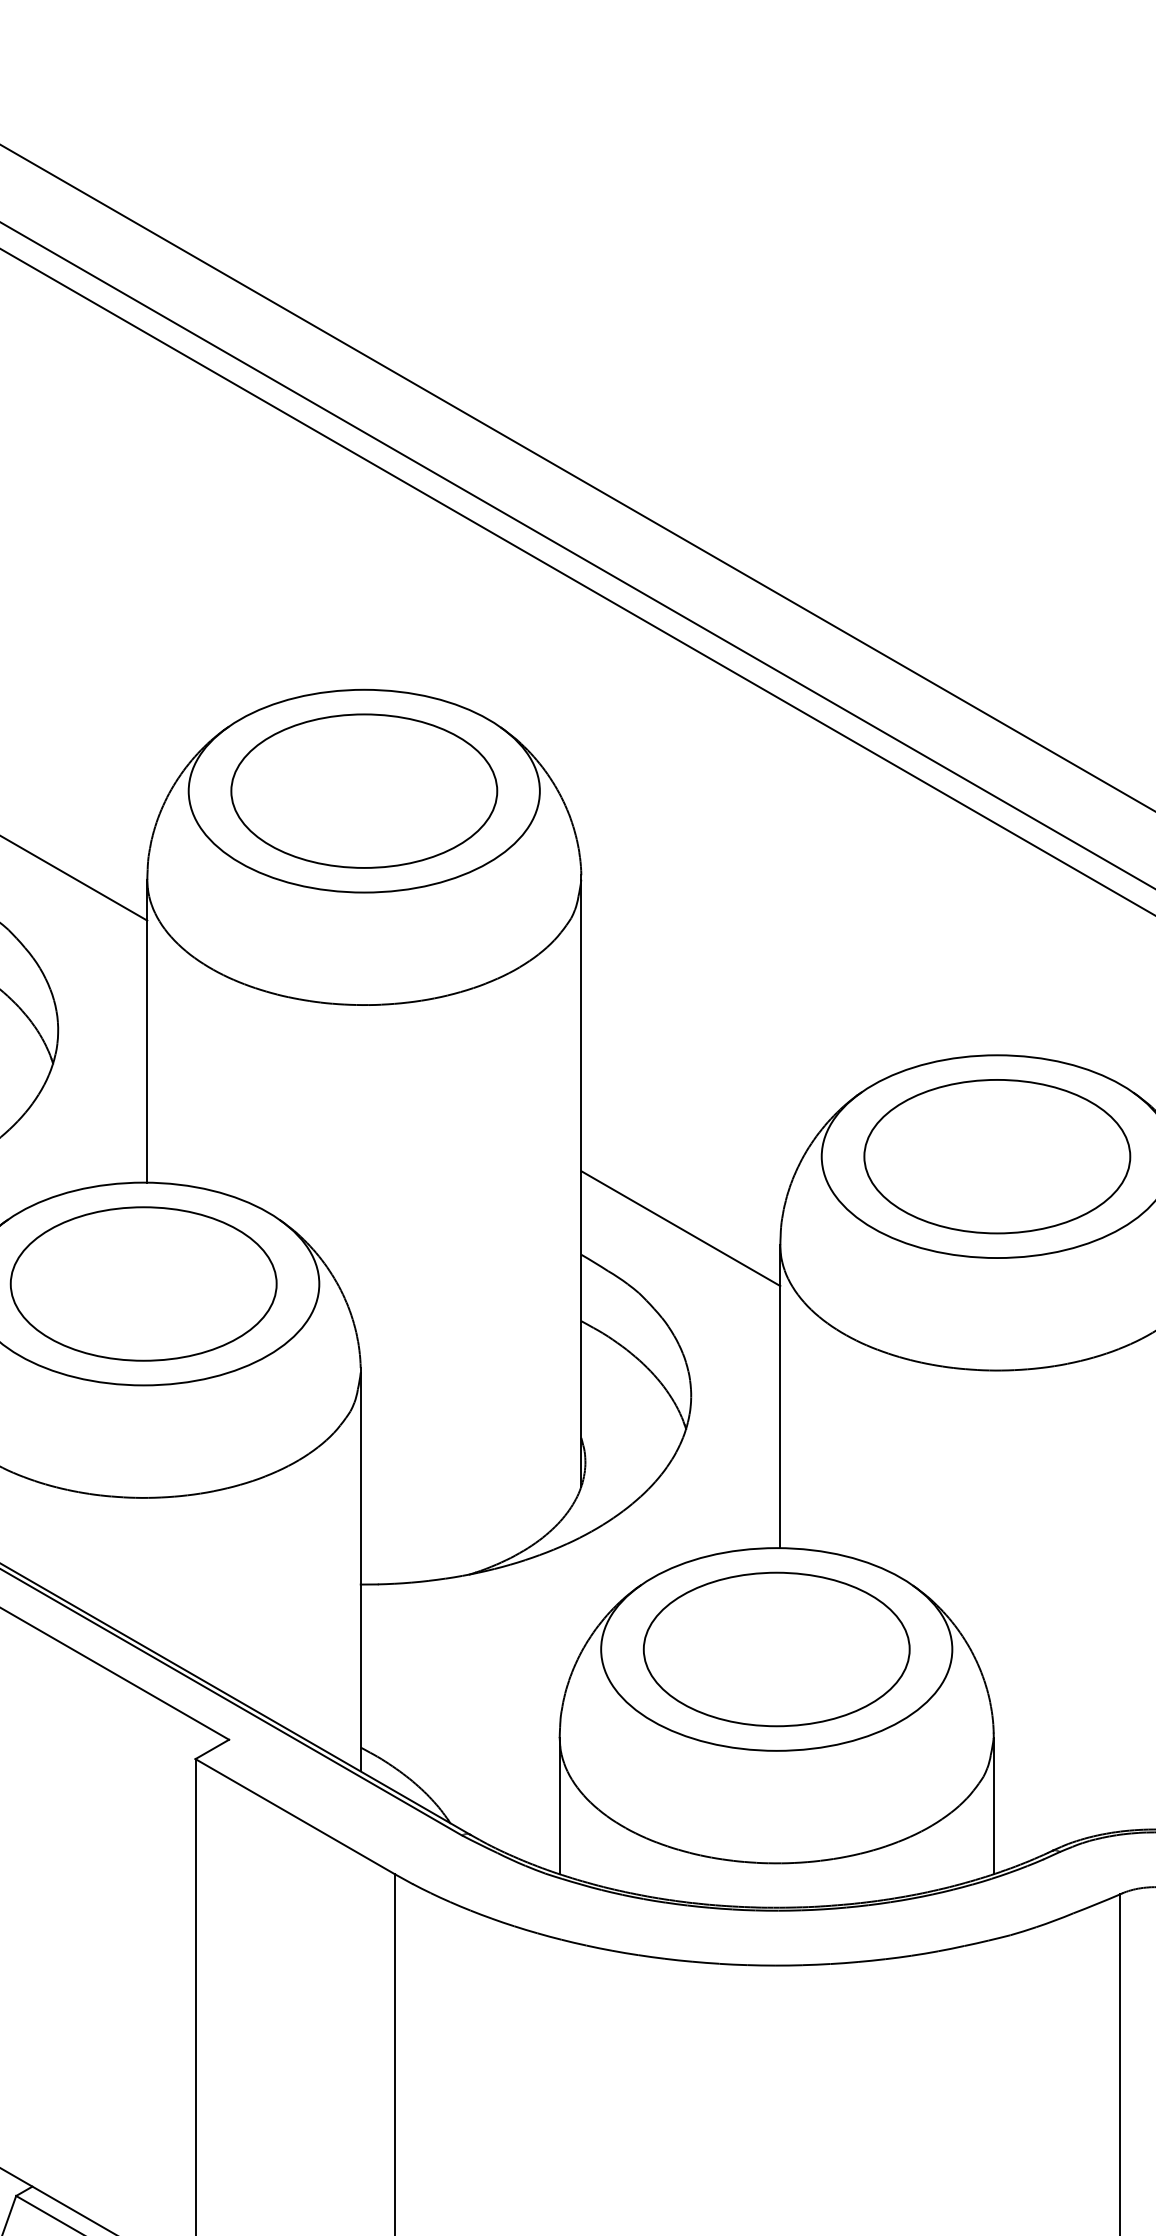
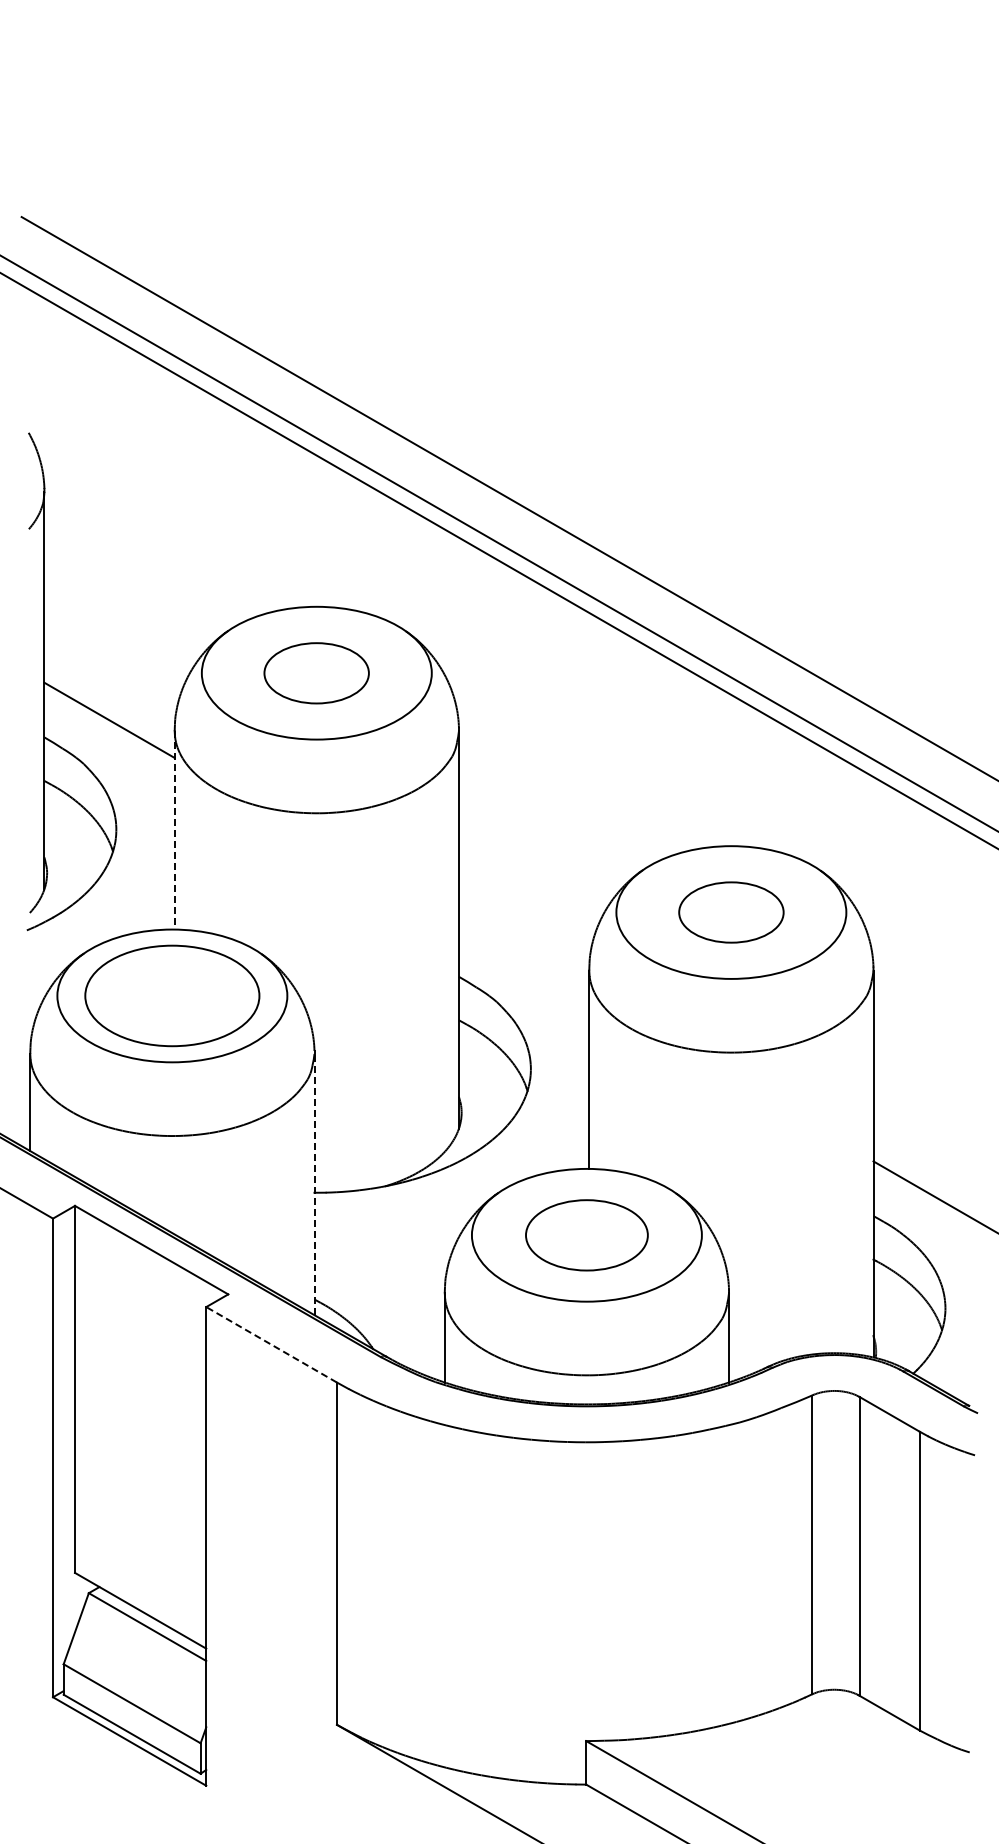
part: (363, 791) -> (316, 673), size x0.6
line: (146, 1031) -> (174, 830), solid -> dashed
part: (997, 1156) -> (731, 912), size x0.6
line: (679, 1228) -> (523, 959), removed
line: (360, 1571) -> (314, 1184), solid -> dashed
part: (776, 1649) -> (586, 1235), size x0.7
line: (295, 1816) -> (271, 1344), solid -> dashed

